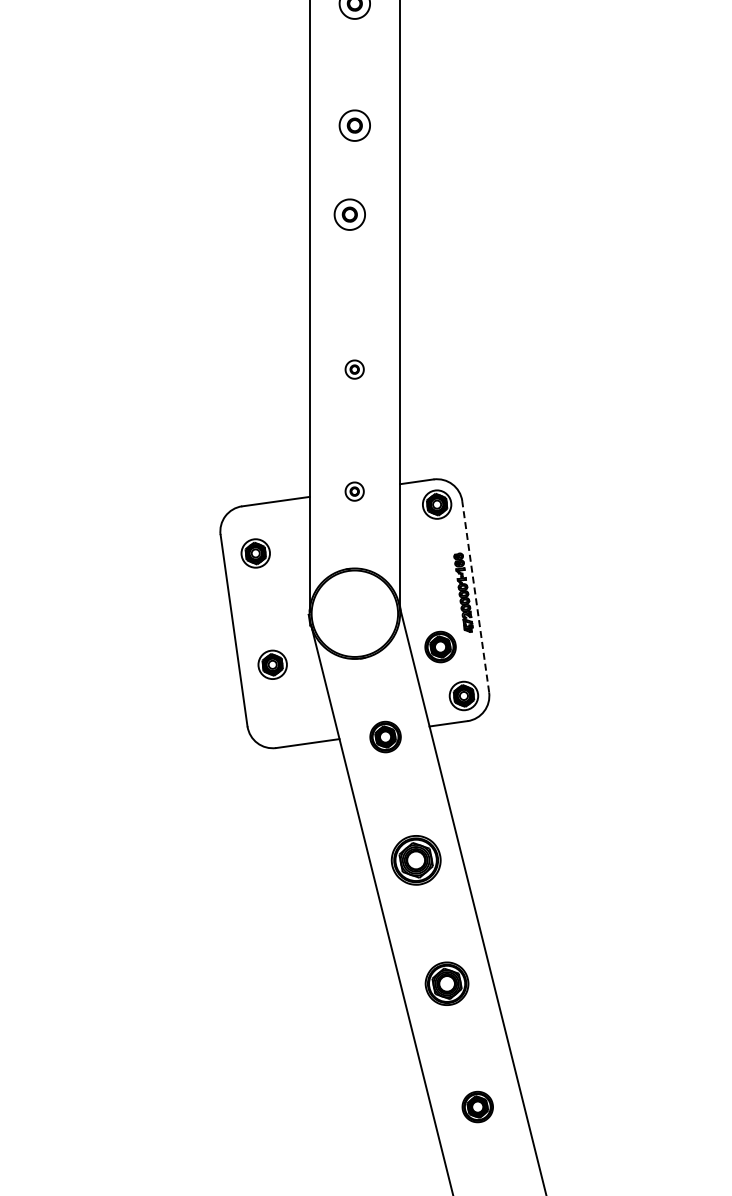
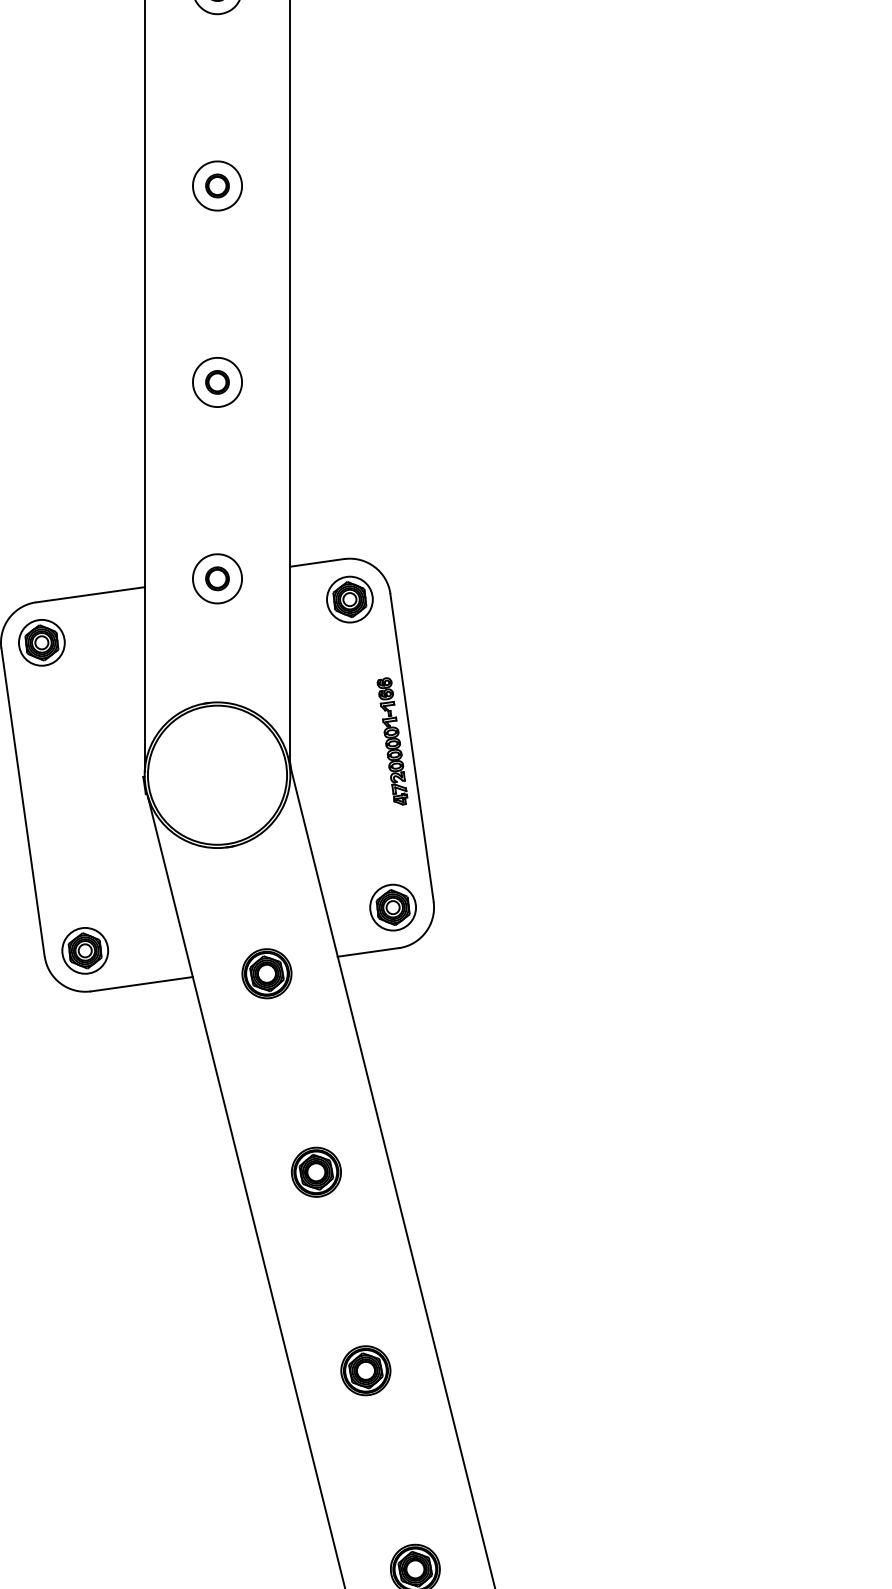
part: (349, 214) -> (216, 185), moved
part: (354, 369) -> (216, 382), size x1.67
part: (354, 491) -> (216, 578), size x1.67
part: (255, 553) -> (41, 642), moved
line: (475, 596) -> (411, 747), dashed -> solid
part: (440, 646) -> (355, 827), removed
part: (272, 664) -> (84, 950), moved
part: (416, 860) -> (316, 1172), size x0.62
part: (446, 983) -> (365, 1370), size x0.71

